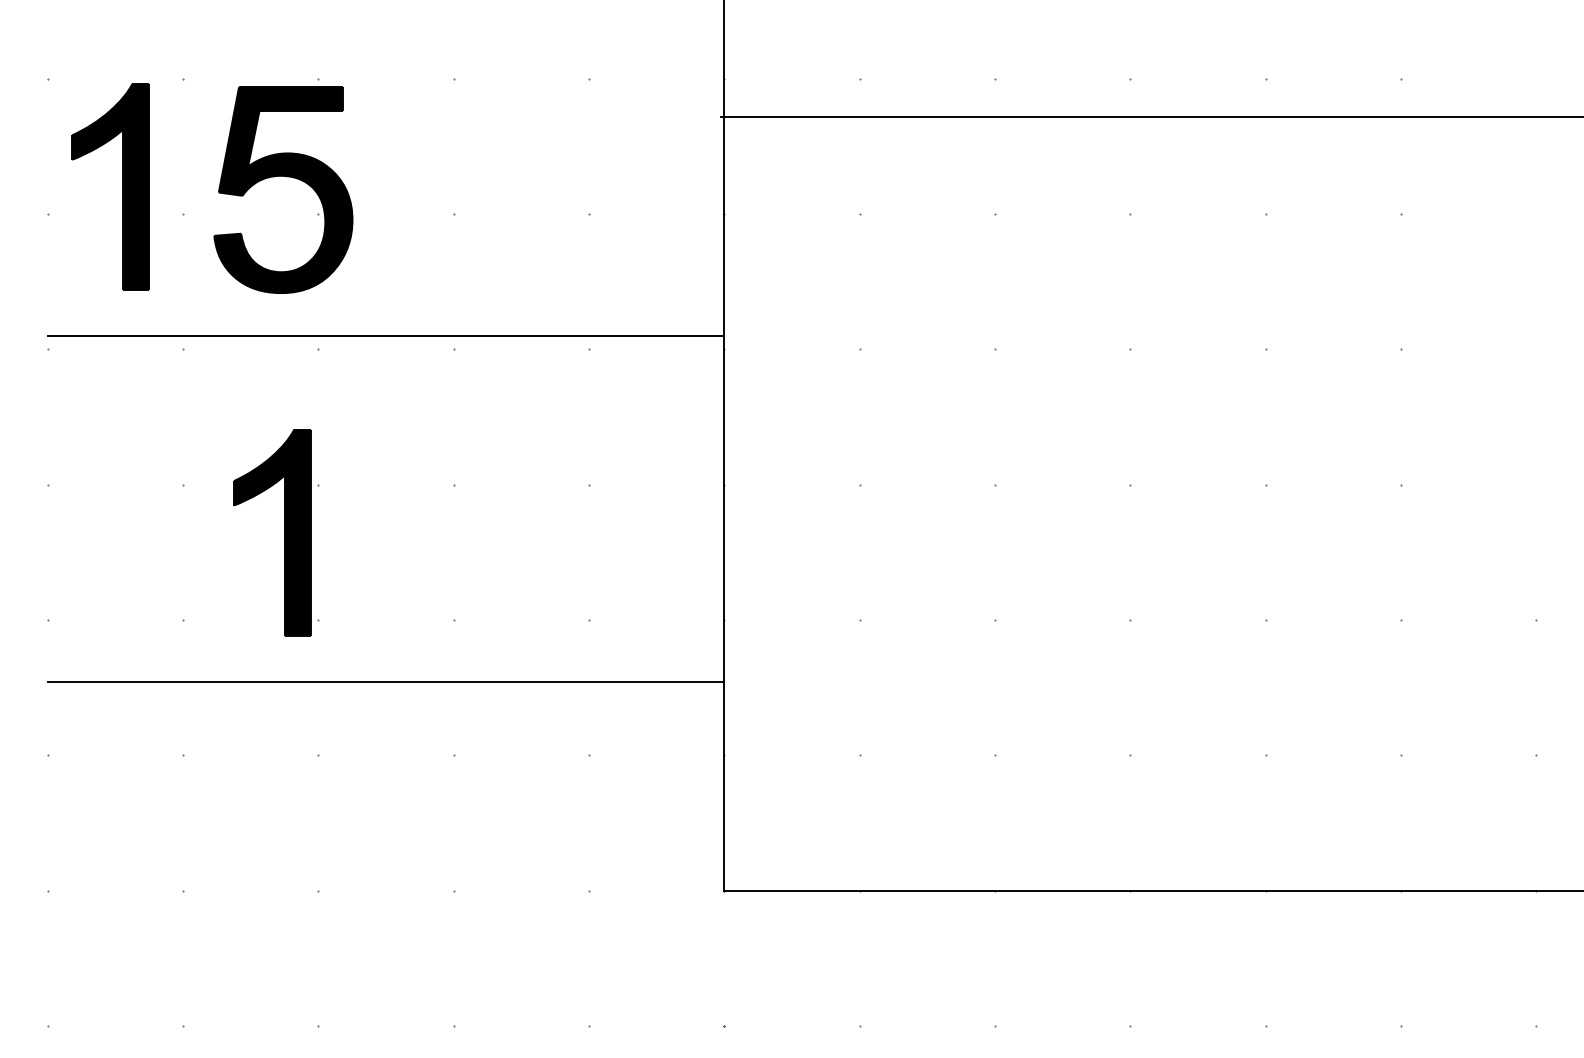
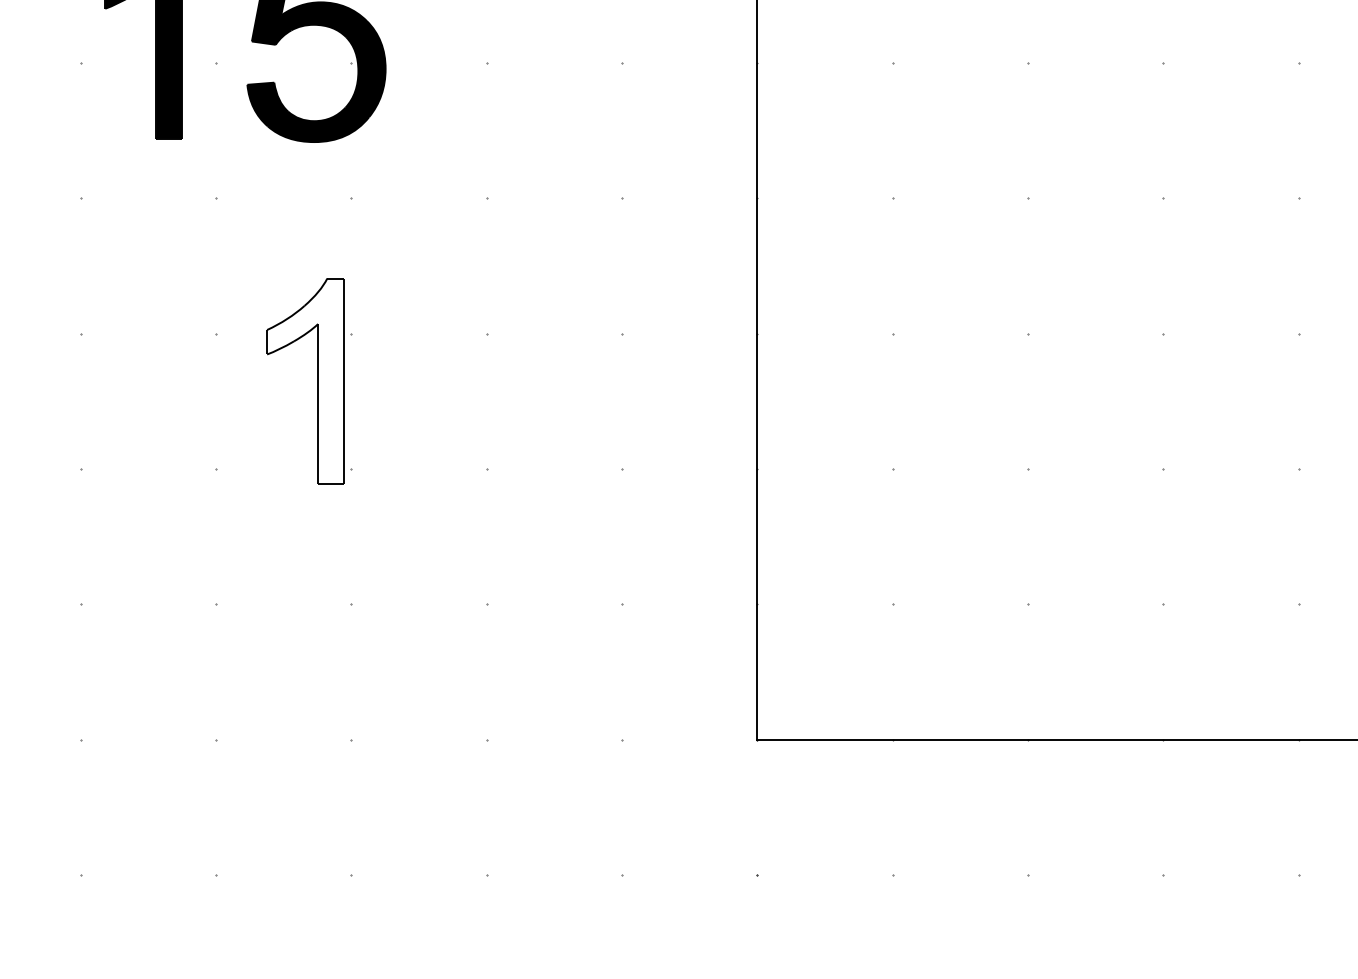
line: (385, 336) -> (418, 185), removed
fill: (272, 532) -> (305, 381), removed
line: (385, 682) -> (418, 531), removed

